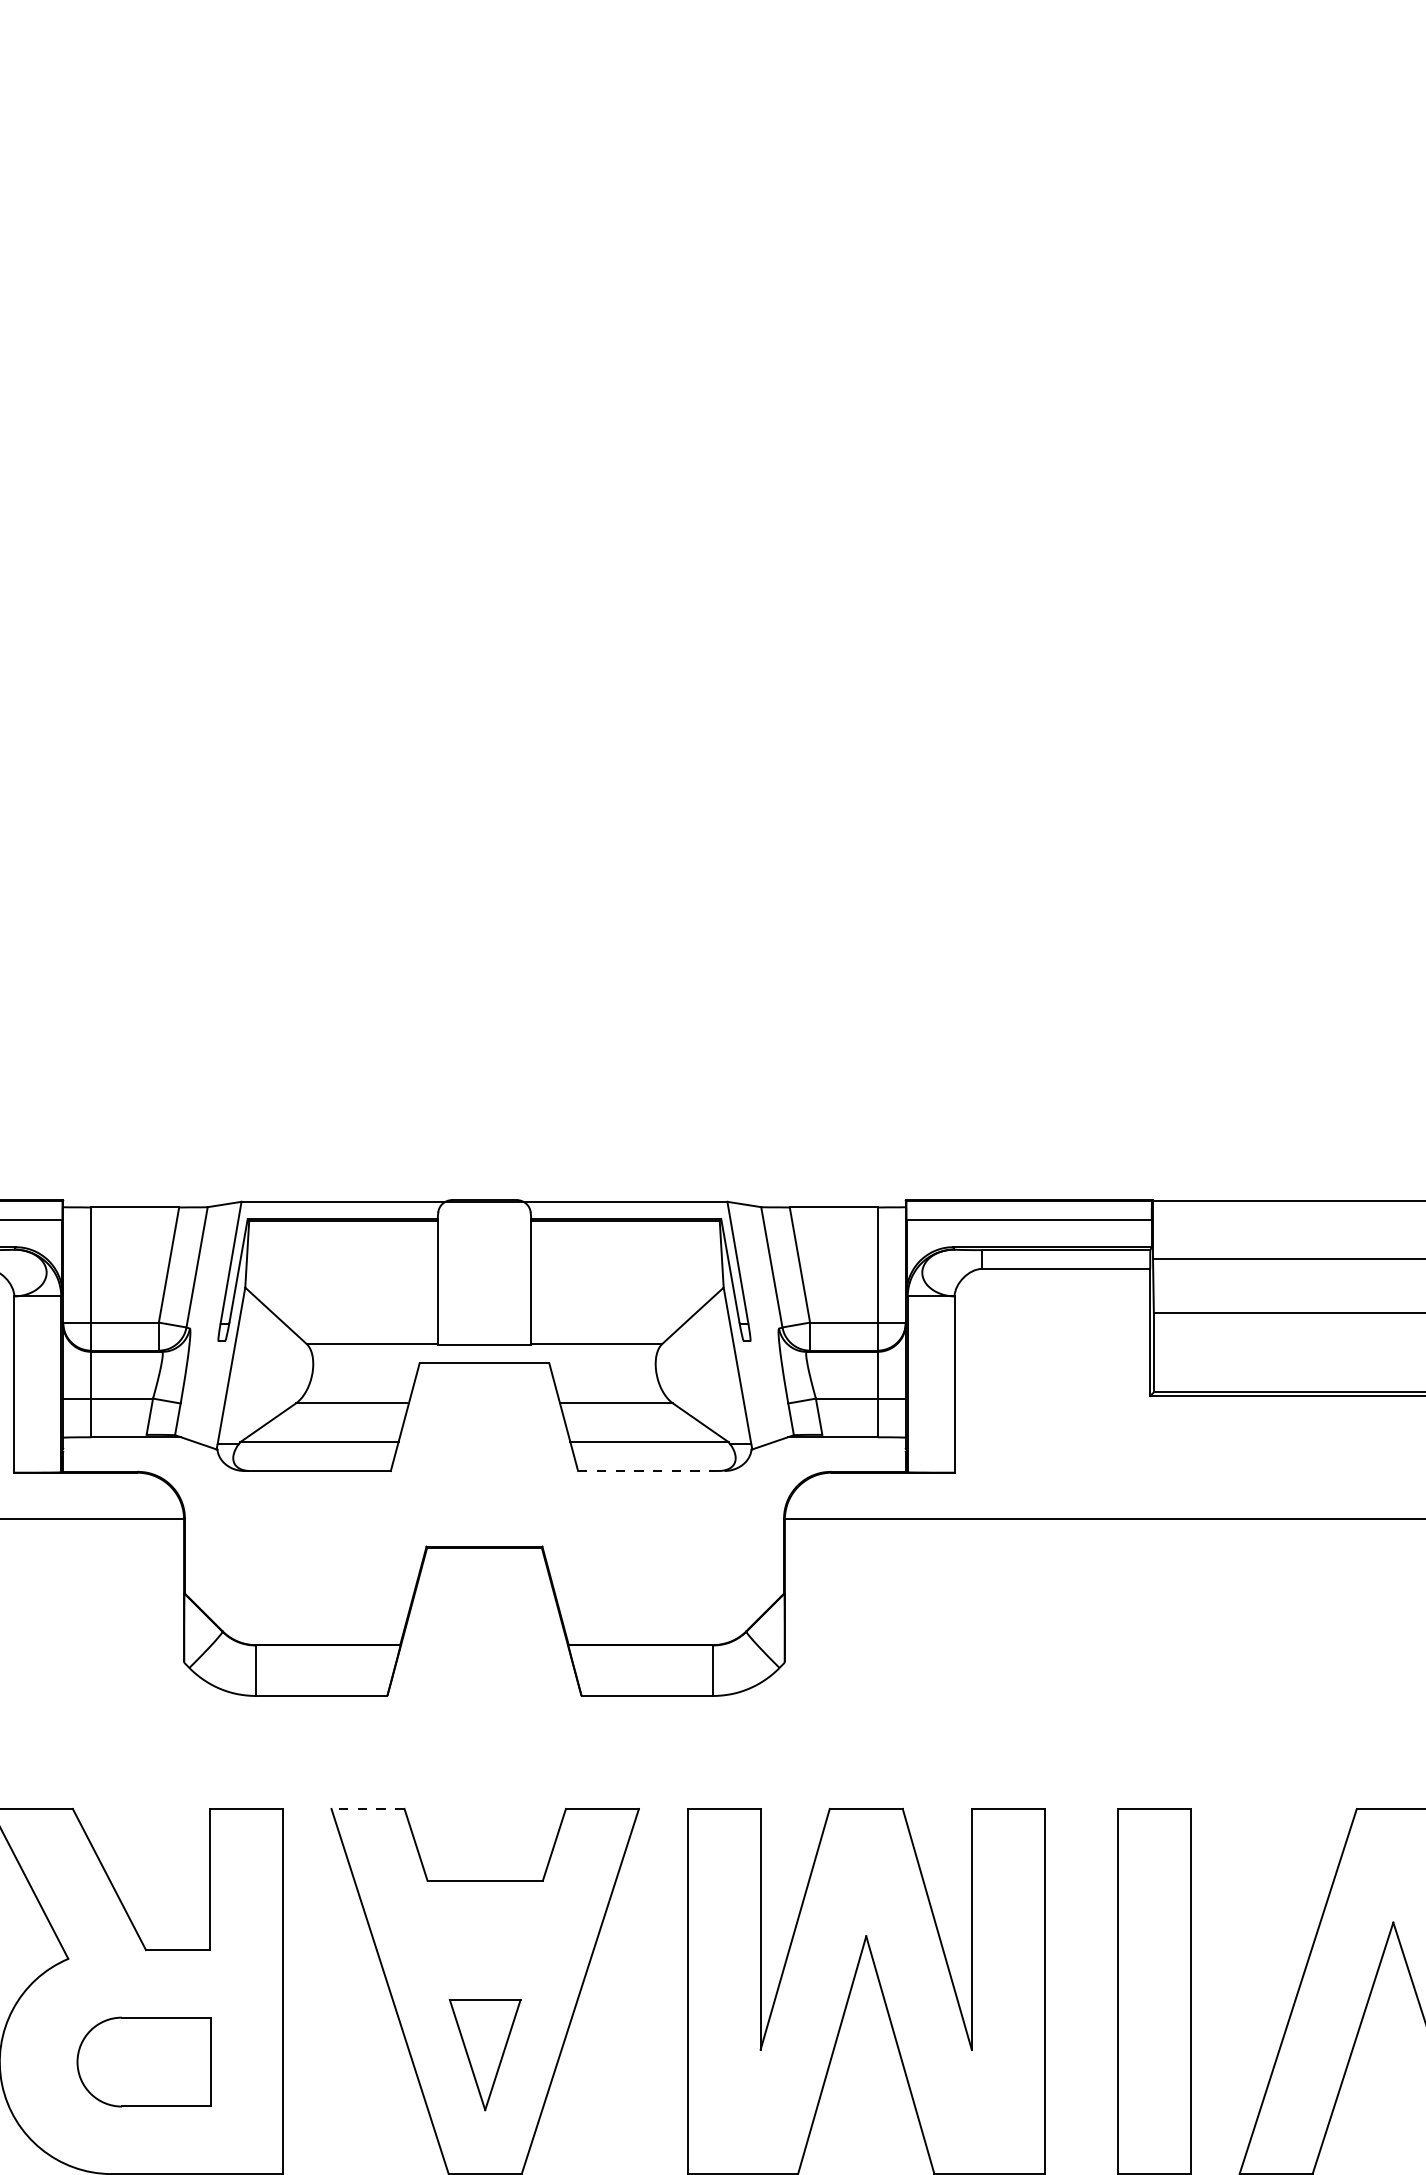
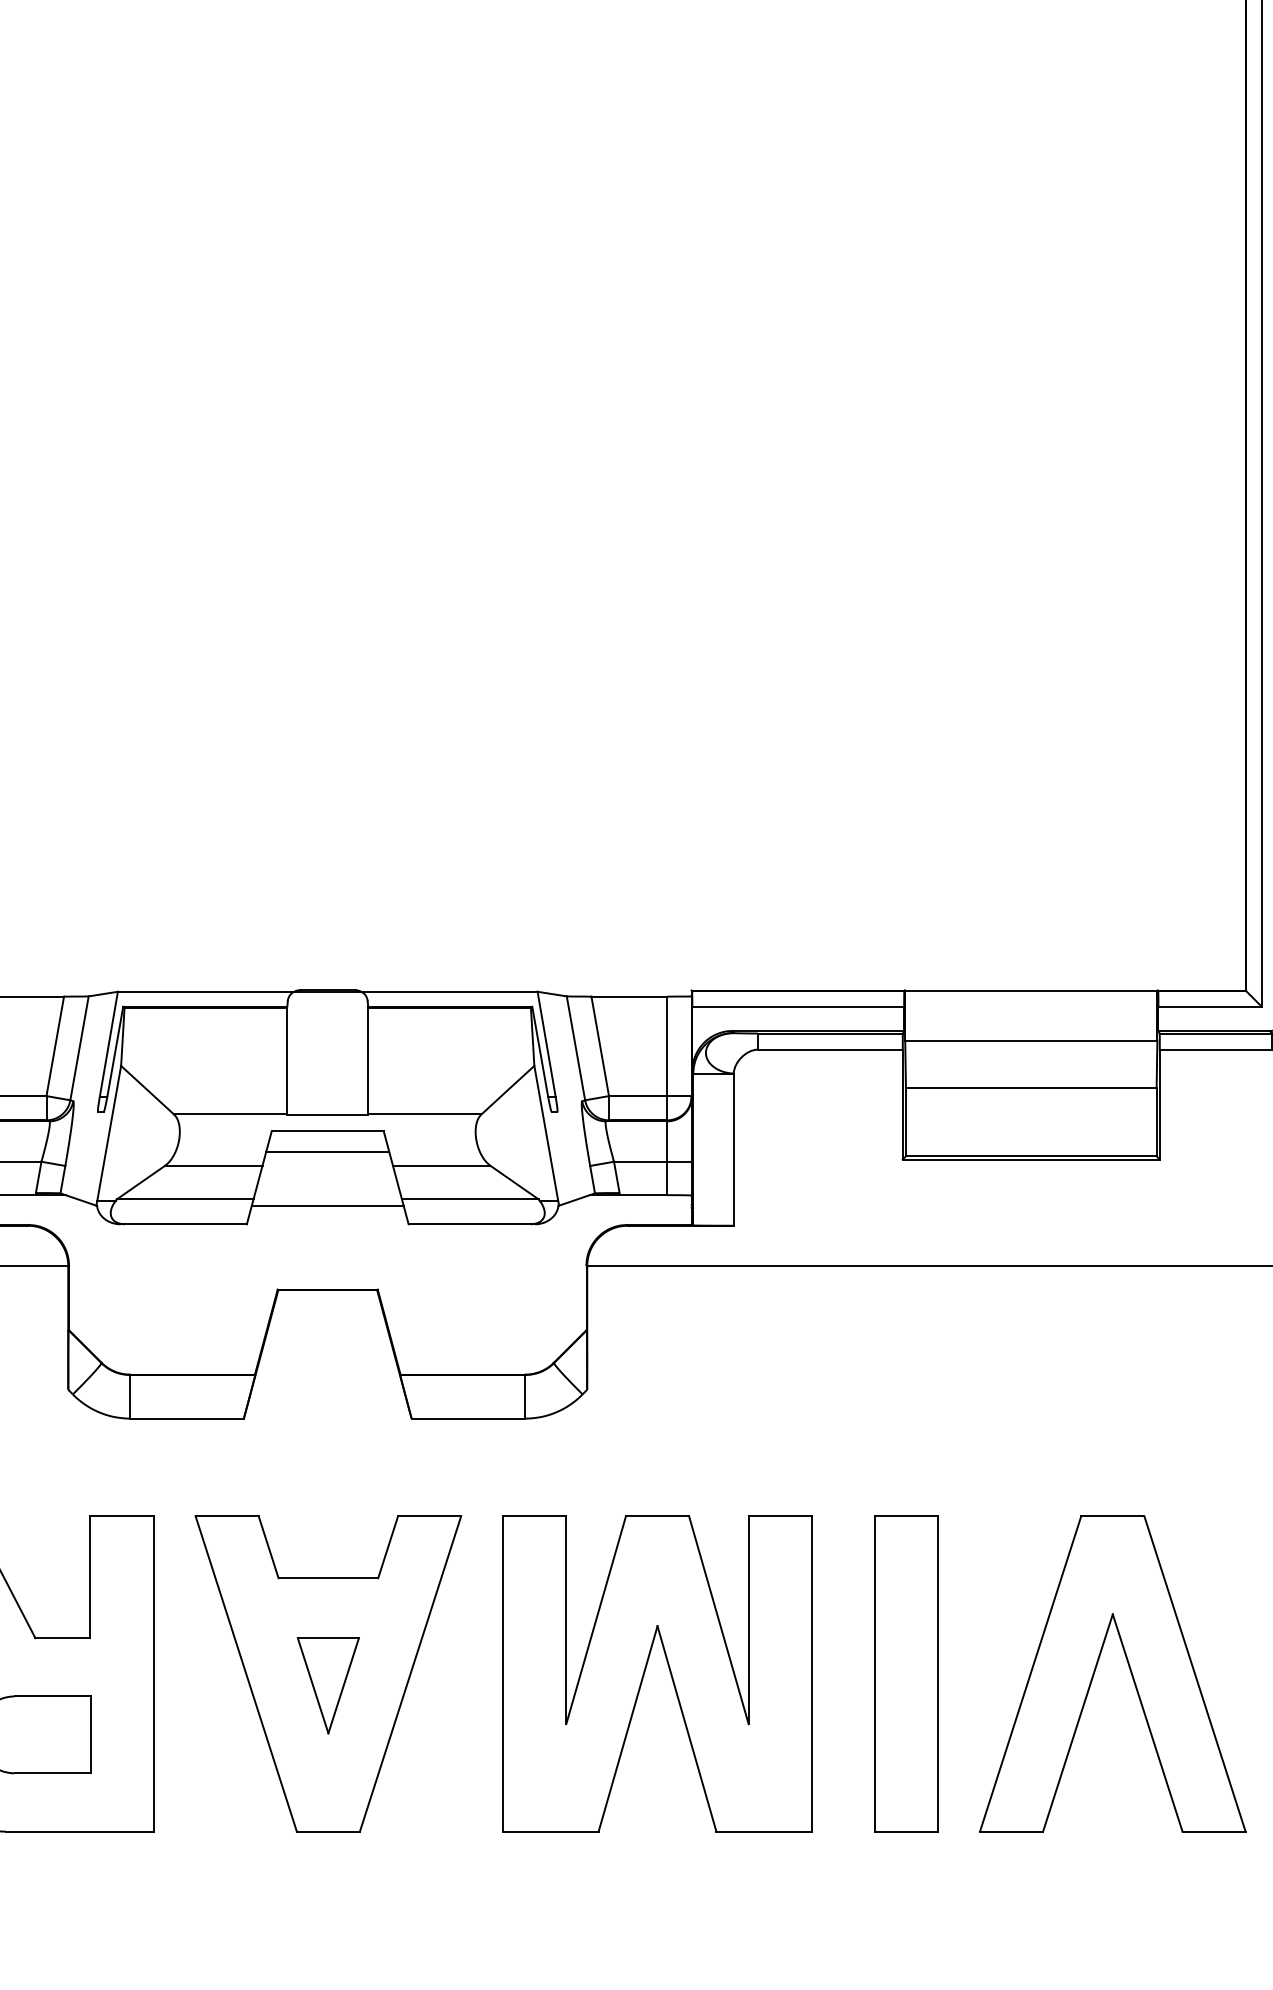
line: (484, 1387) -> (327, 1152), added
line: (484, 1449) -> (327, 1205), added
line: (652, 1471) -> (472, 1224), dashed -> solid
line: (368, 1809) -> (227, 1516), dashed -> solid
part: (484, 2054) -> (327, 1685), moved

